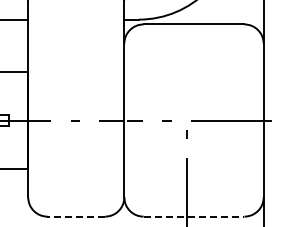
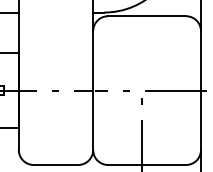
line: (76, 216) -> (56, 164), dashed -> solid
line: (194, 216) -> (147, 164), dashed -> solid

